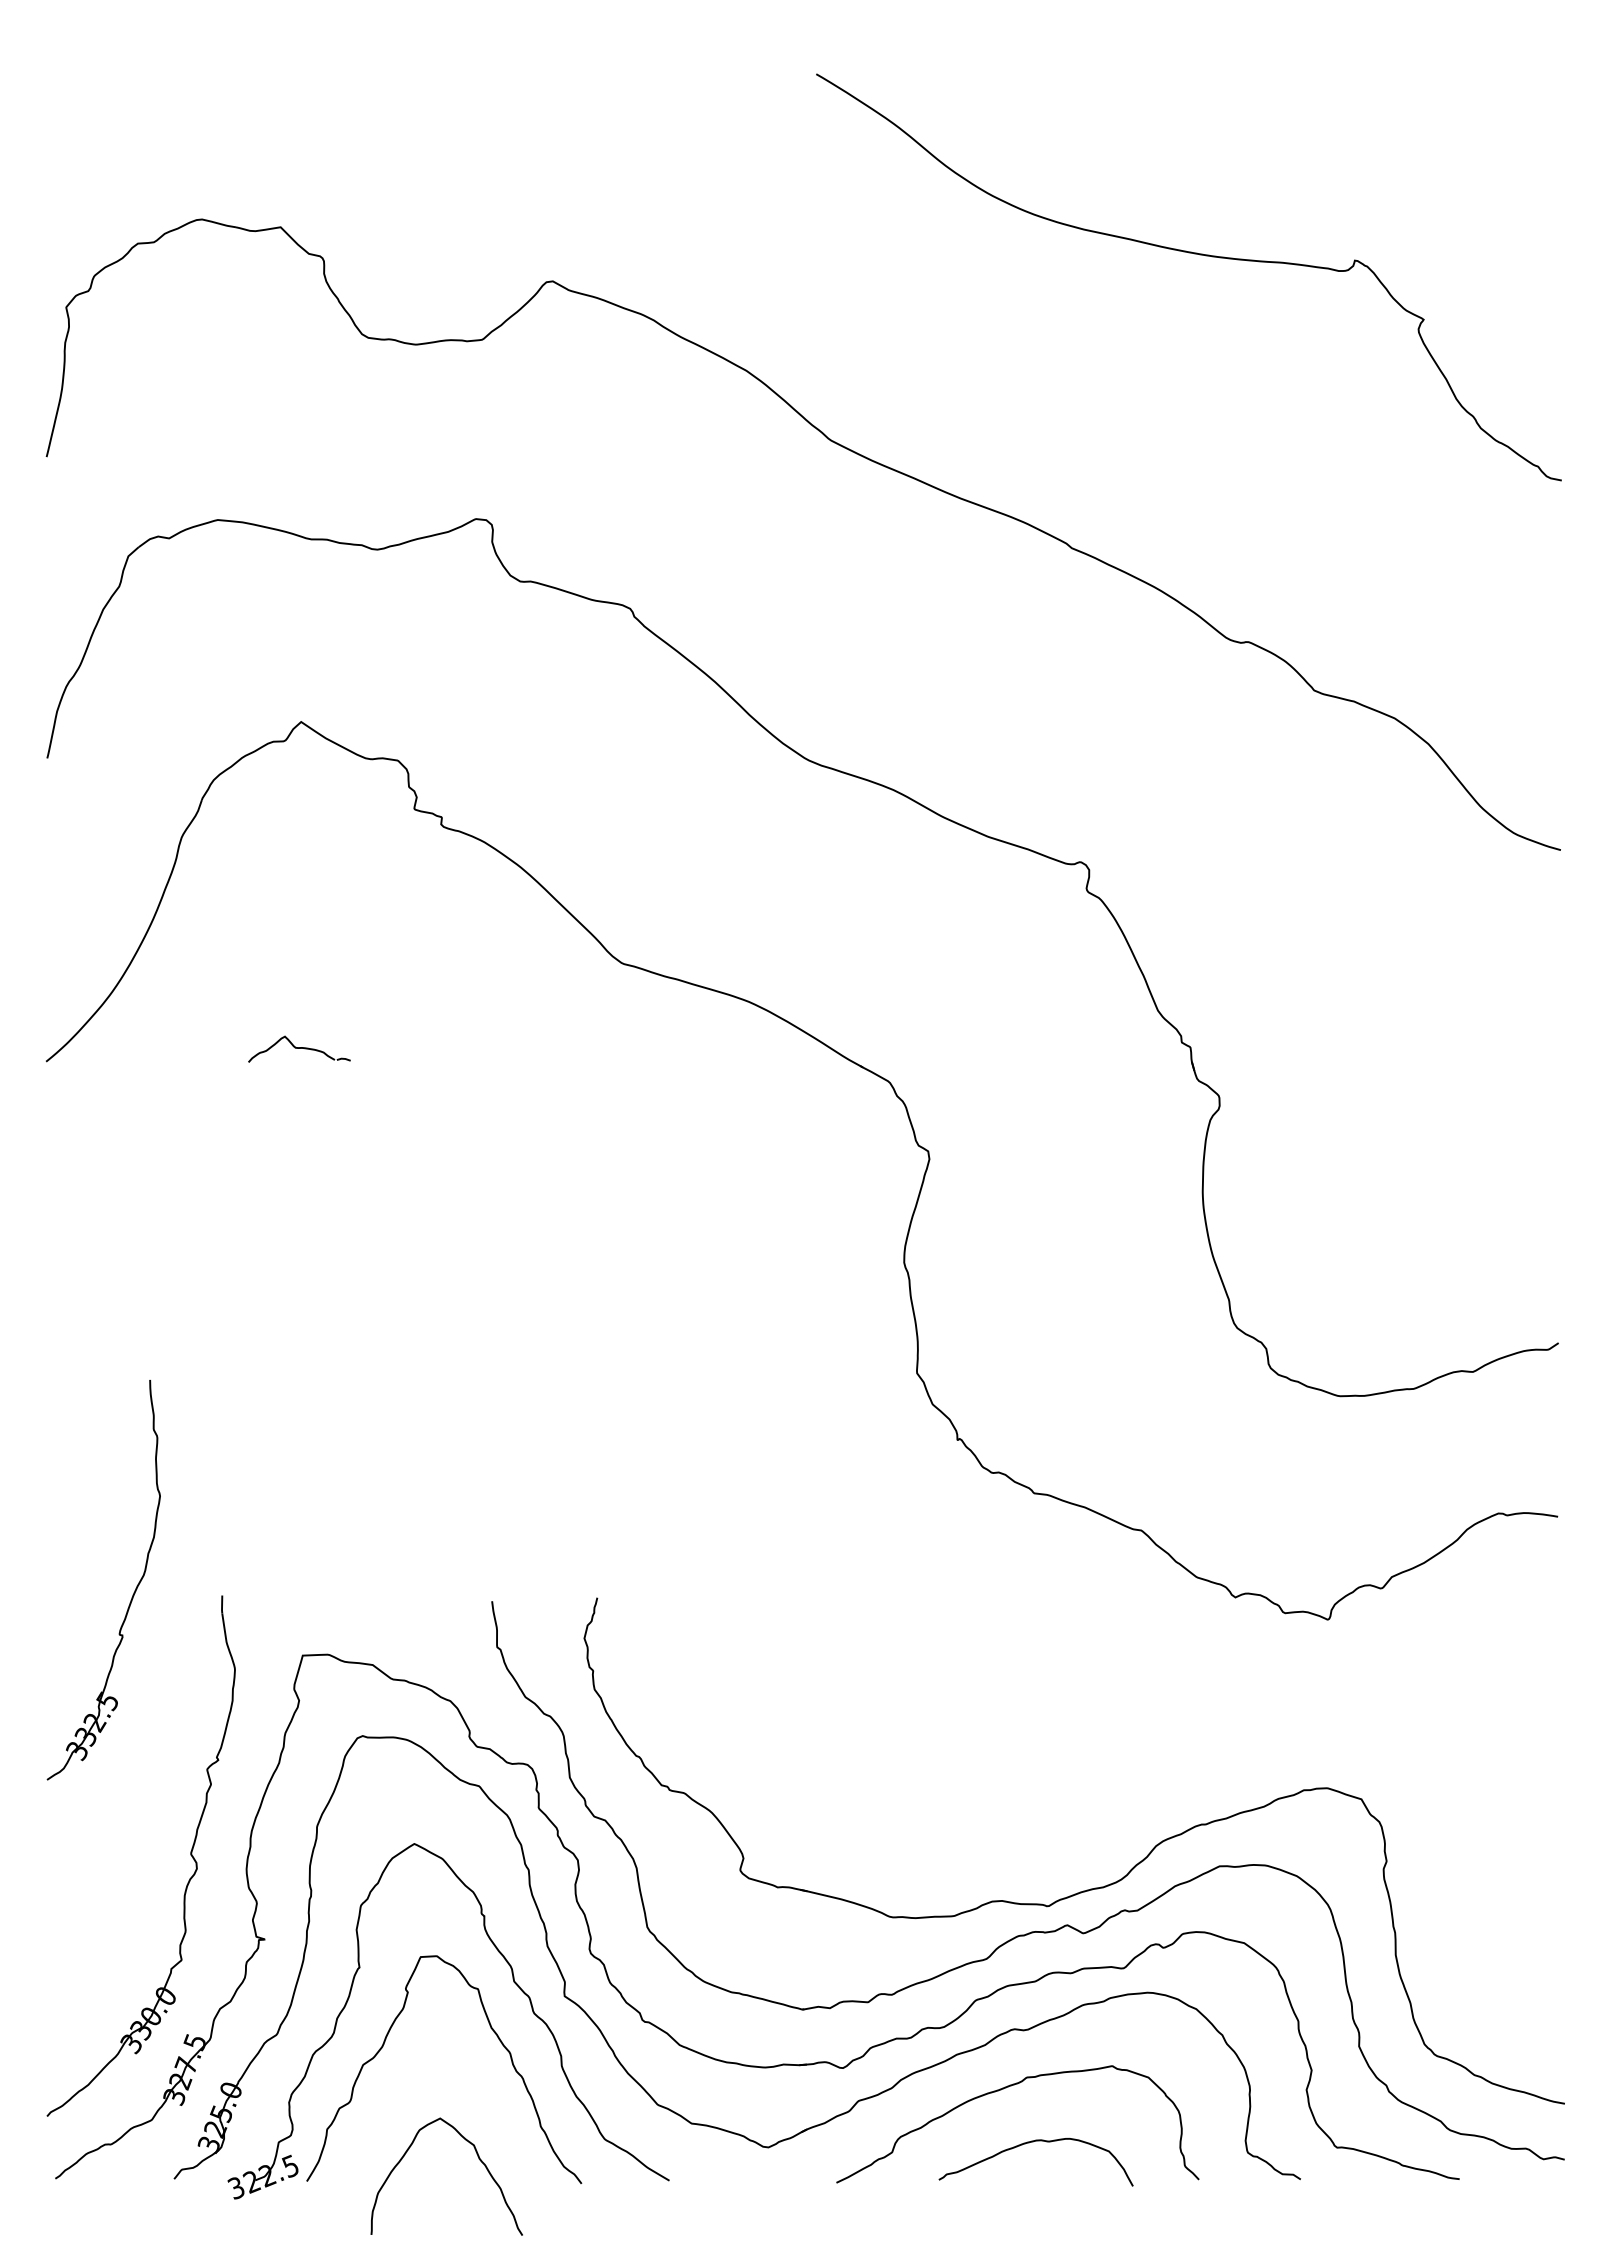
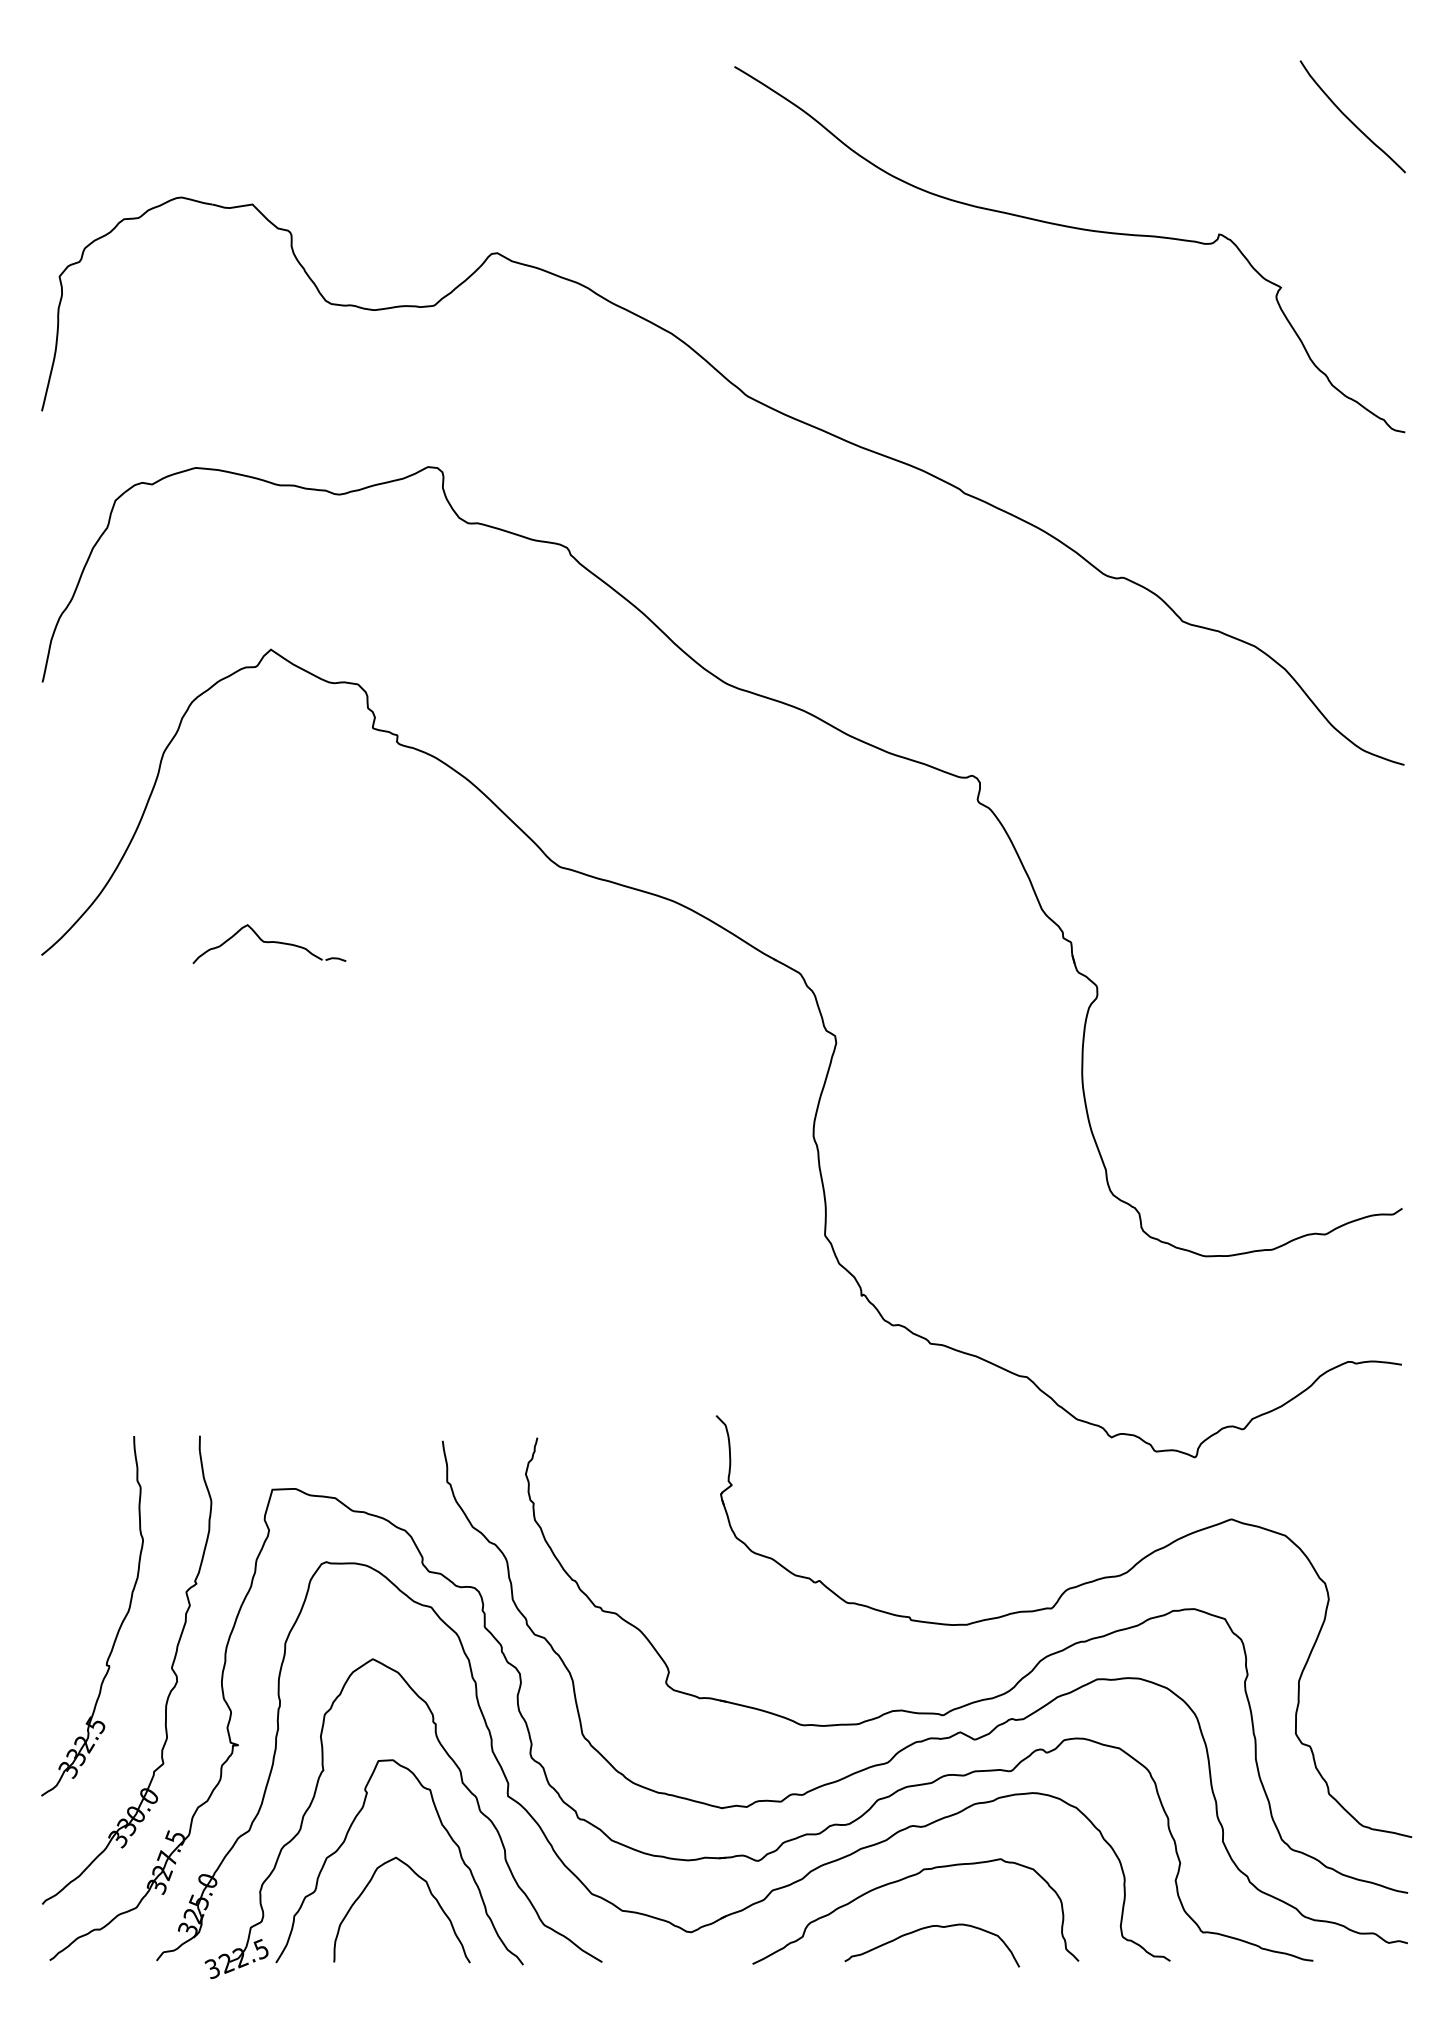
curve: (1500, 132) -> (1350, 119), added
part: (299, 1049) -> (269, 944), size x1.67
part: (132, 1594) -> (118, 1629), moved
part: (1169, 1788) -> (1052, 1609), added
curve: (479, 2160) -> (431, 1895), moved

